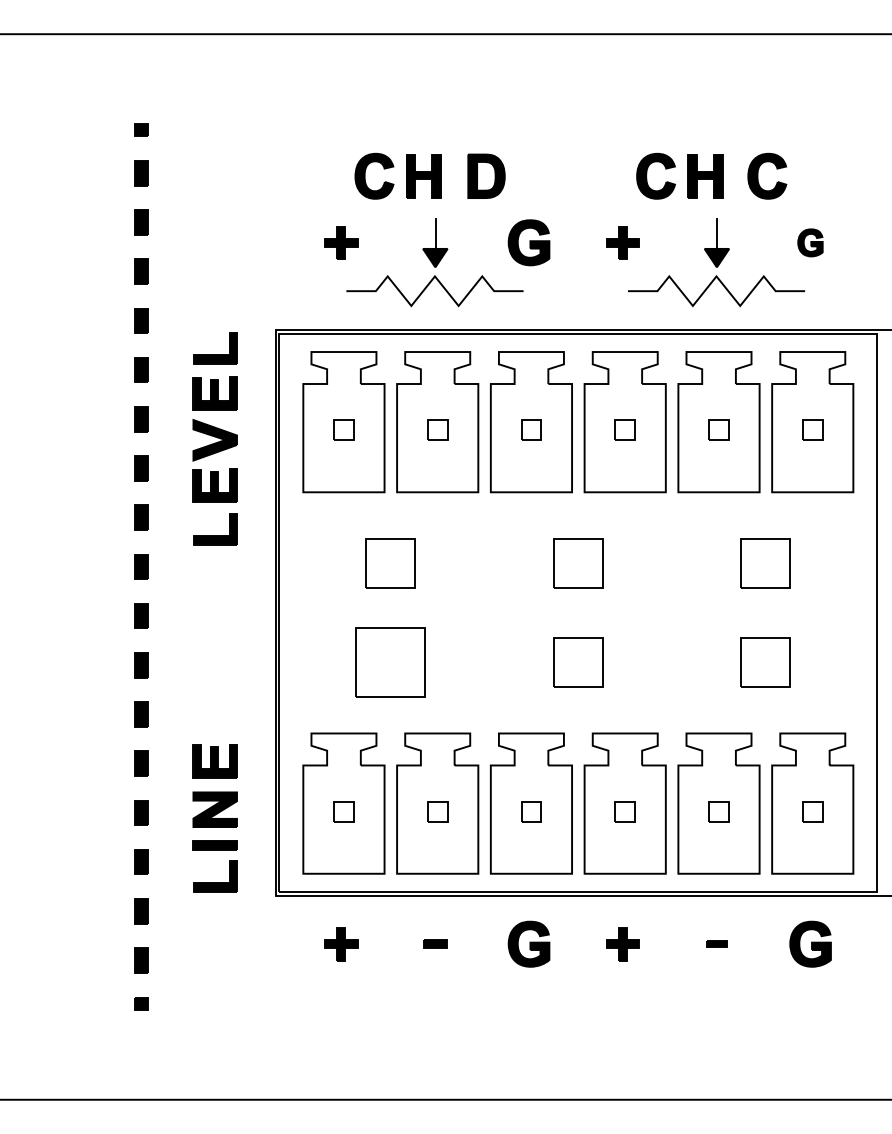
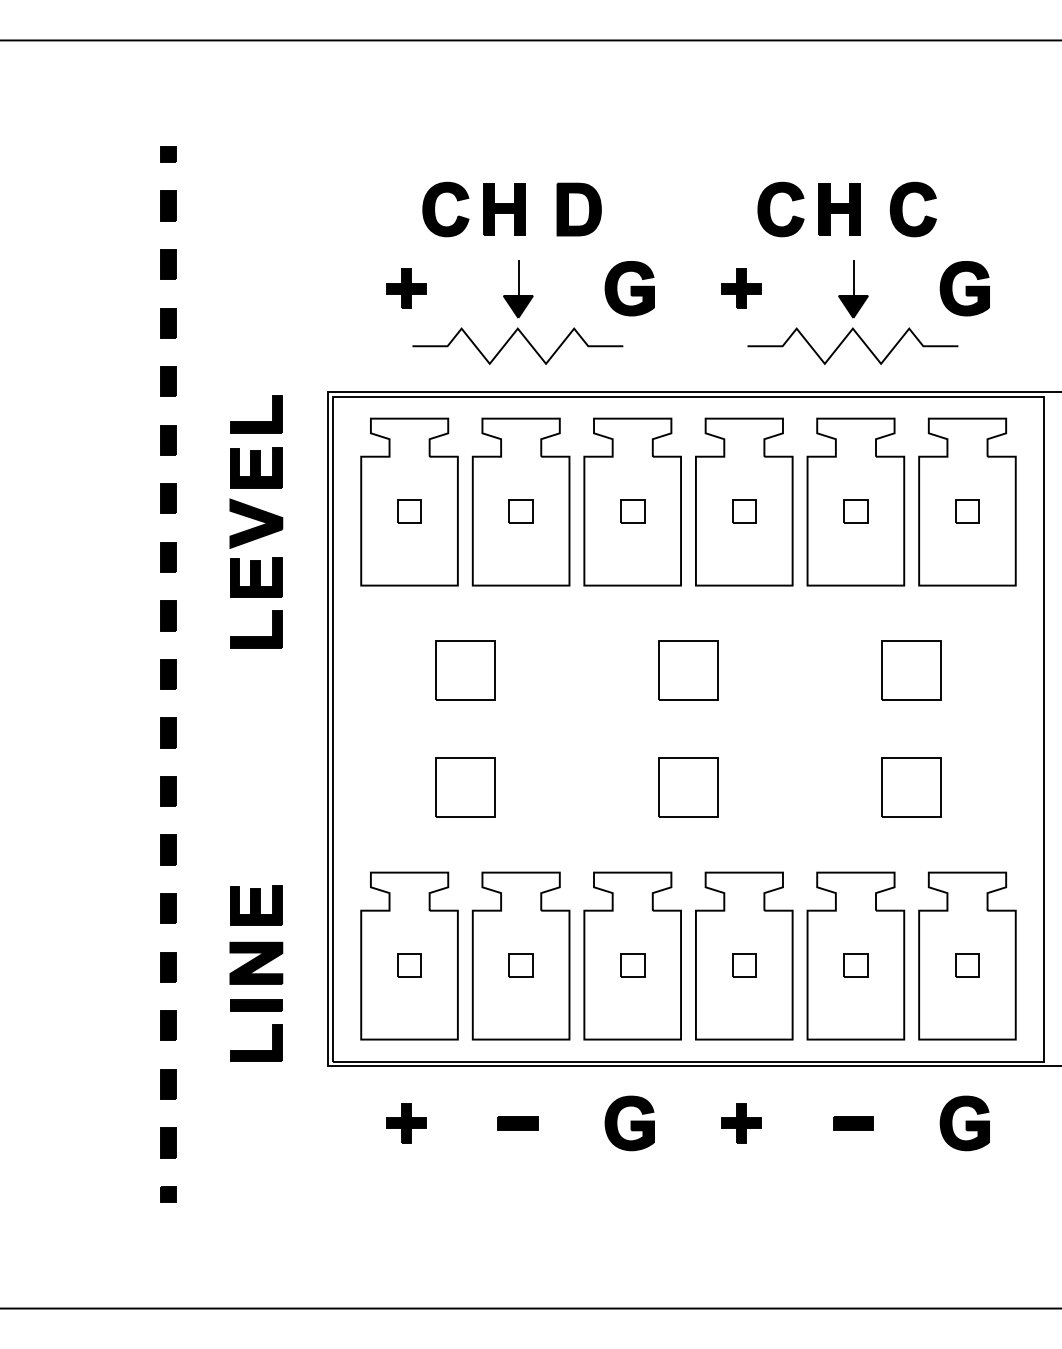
part: (810, 242) -> (964, 288), size x1.67
part: (390, 661) -> (465, 787), size x0.71
part: (434, 944) -> (517, 1123), size x1.43
part: (716, 944) -> (853, 1123), size x1.67

